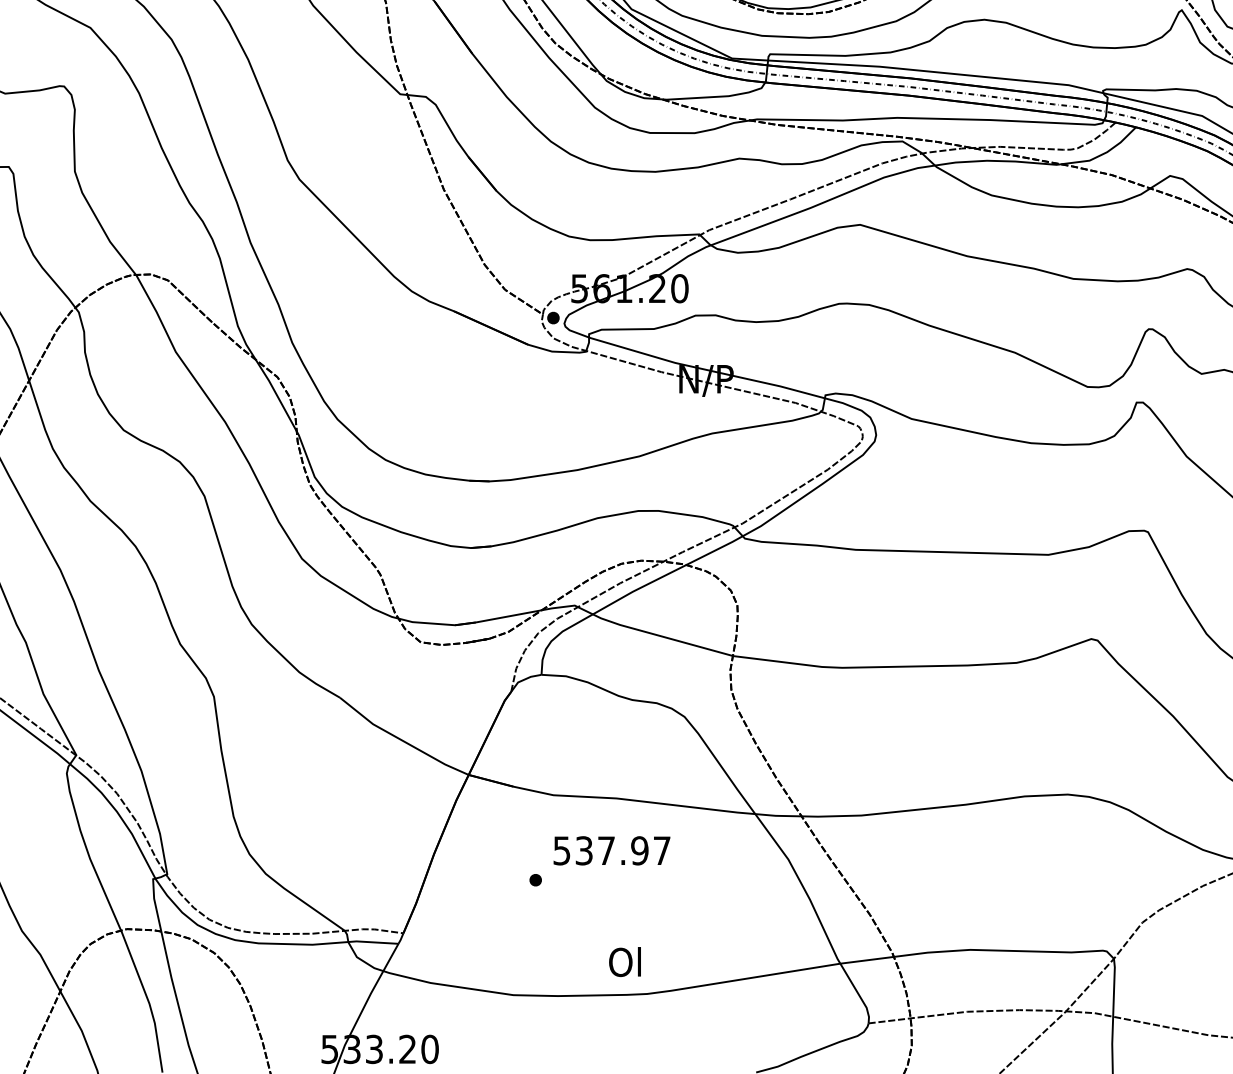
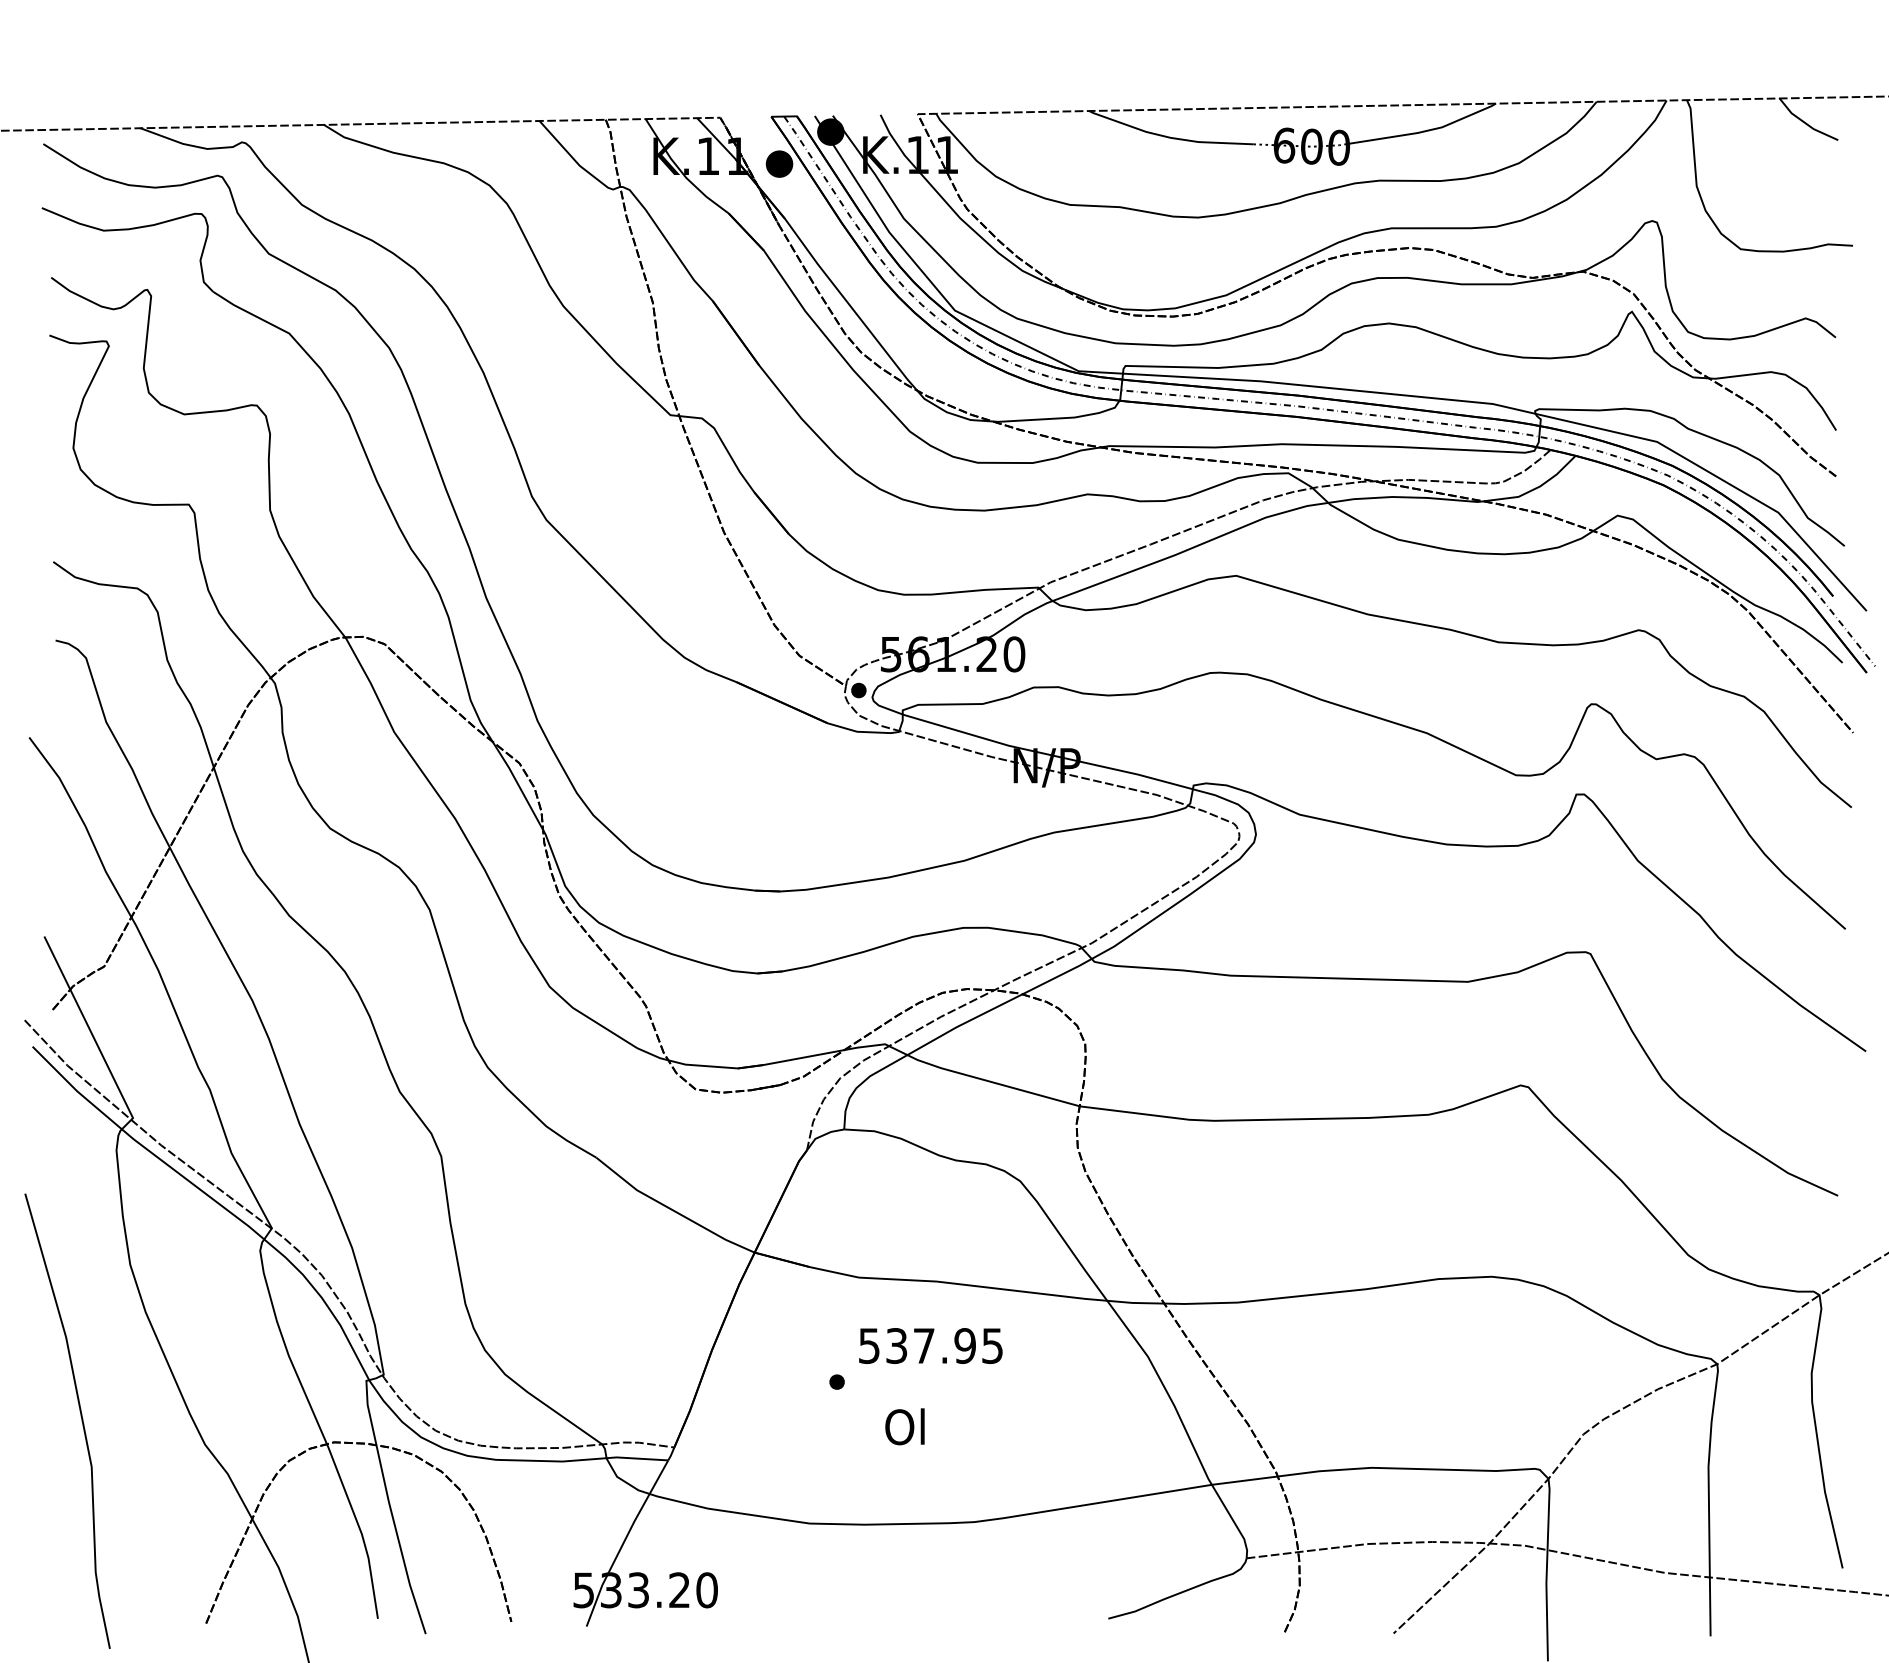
text: (662, 851) -> (992, 1346), 537.97 -> 537.95
text: (624, 961) -> (904, 1426), moved

